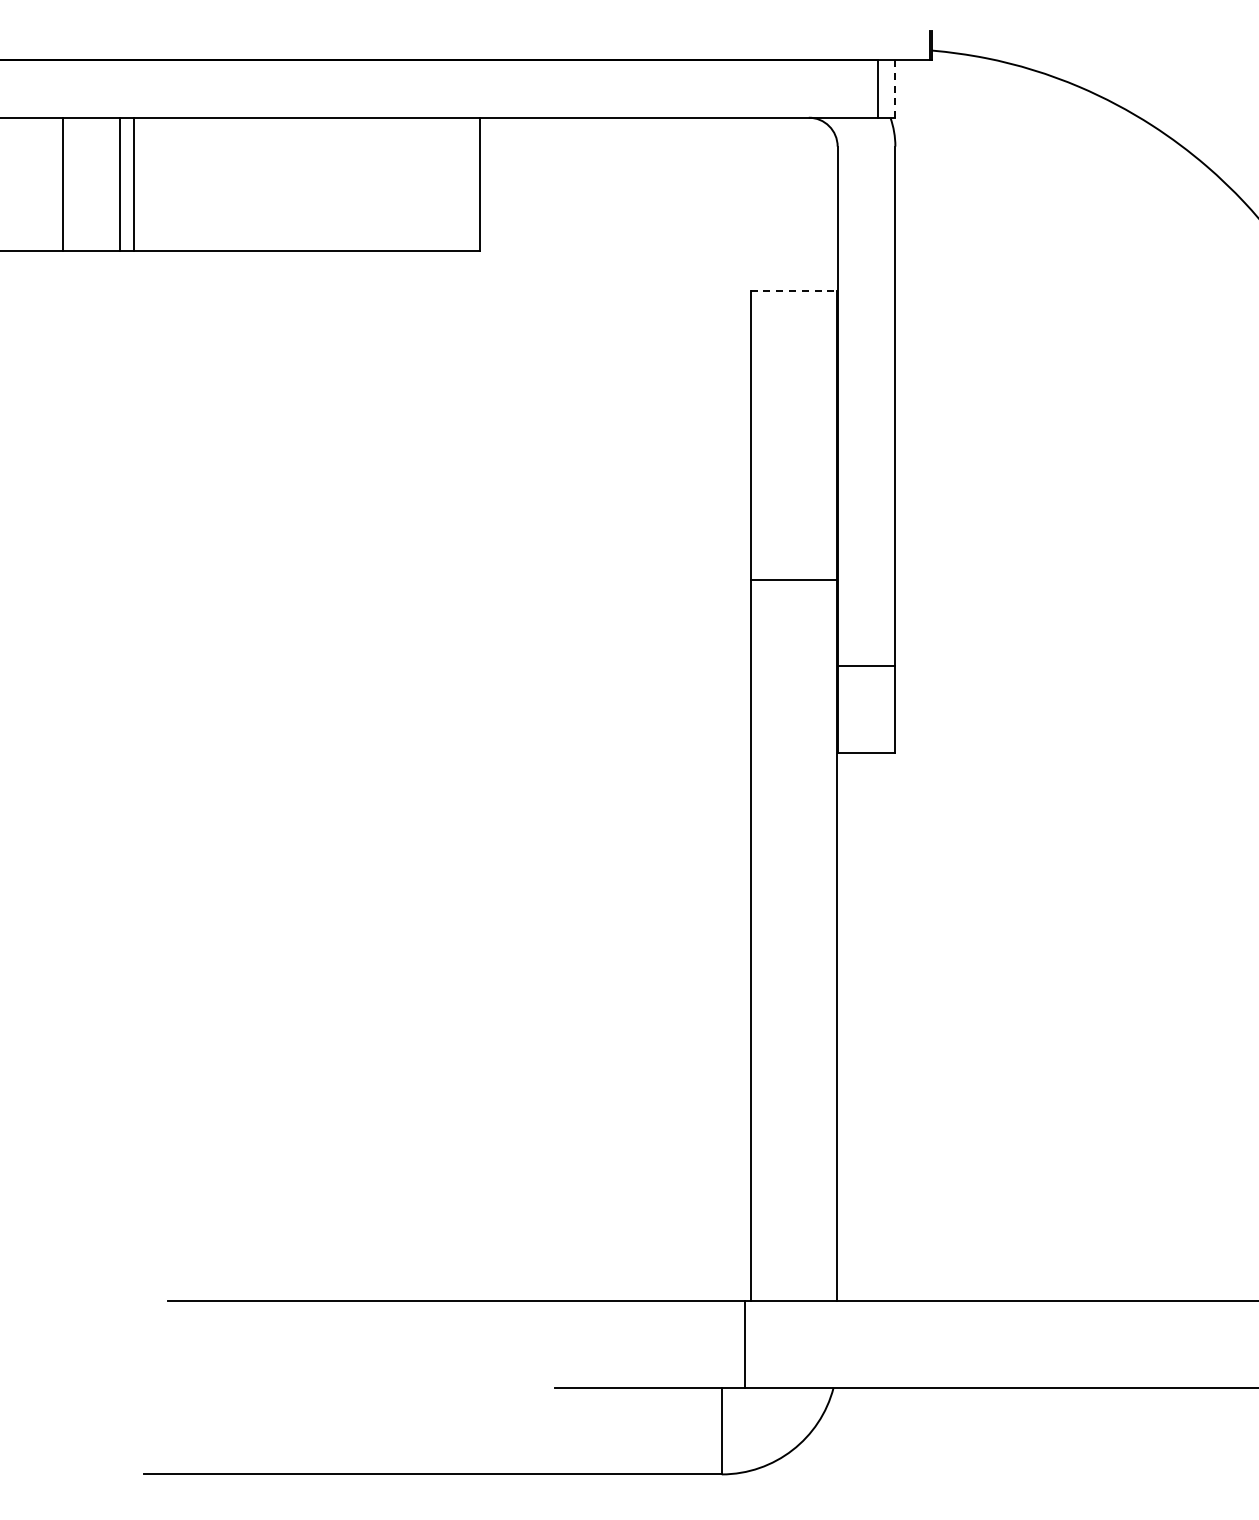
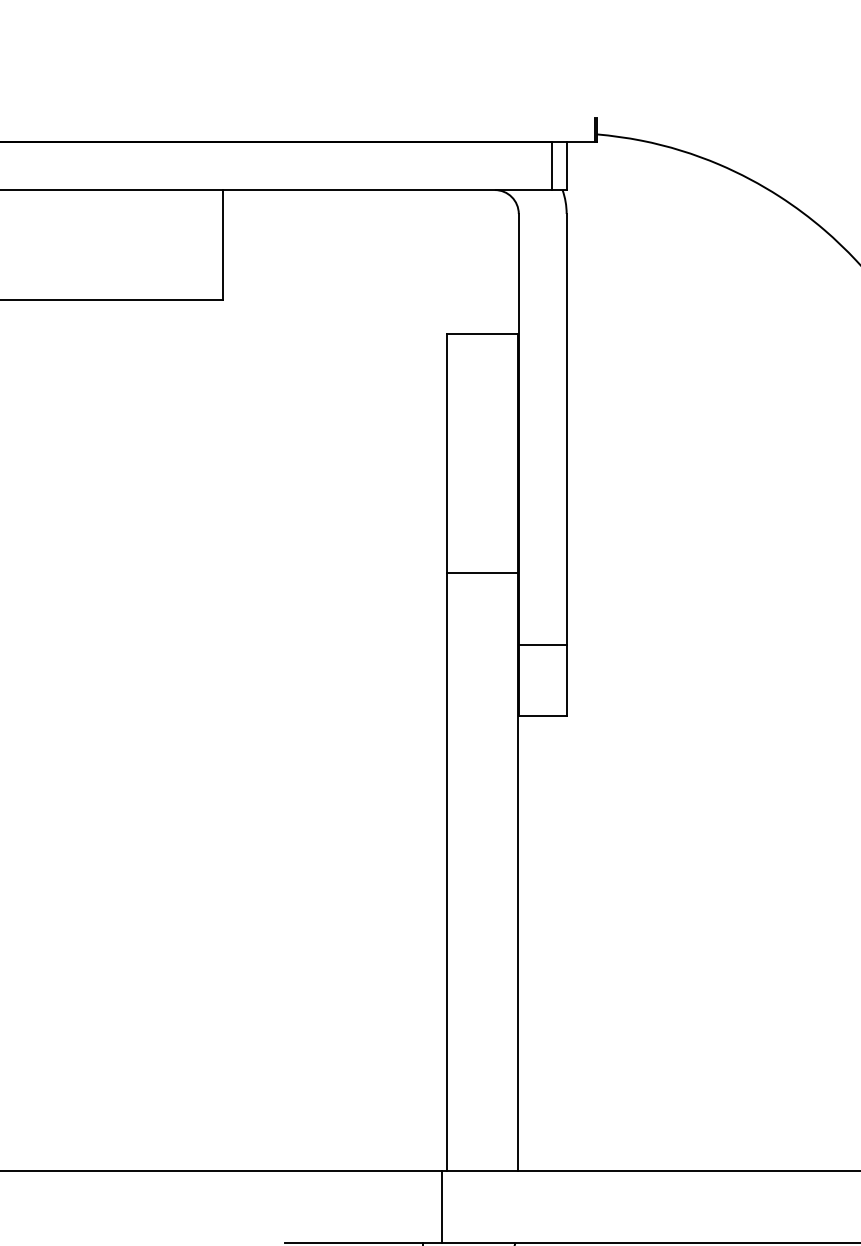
line: (895, 88) -> (566, 165), dashed -> solid
line: (794, 290) -> (483, 333), dashed -> solid

